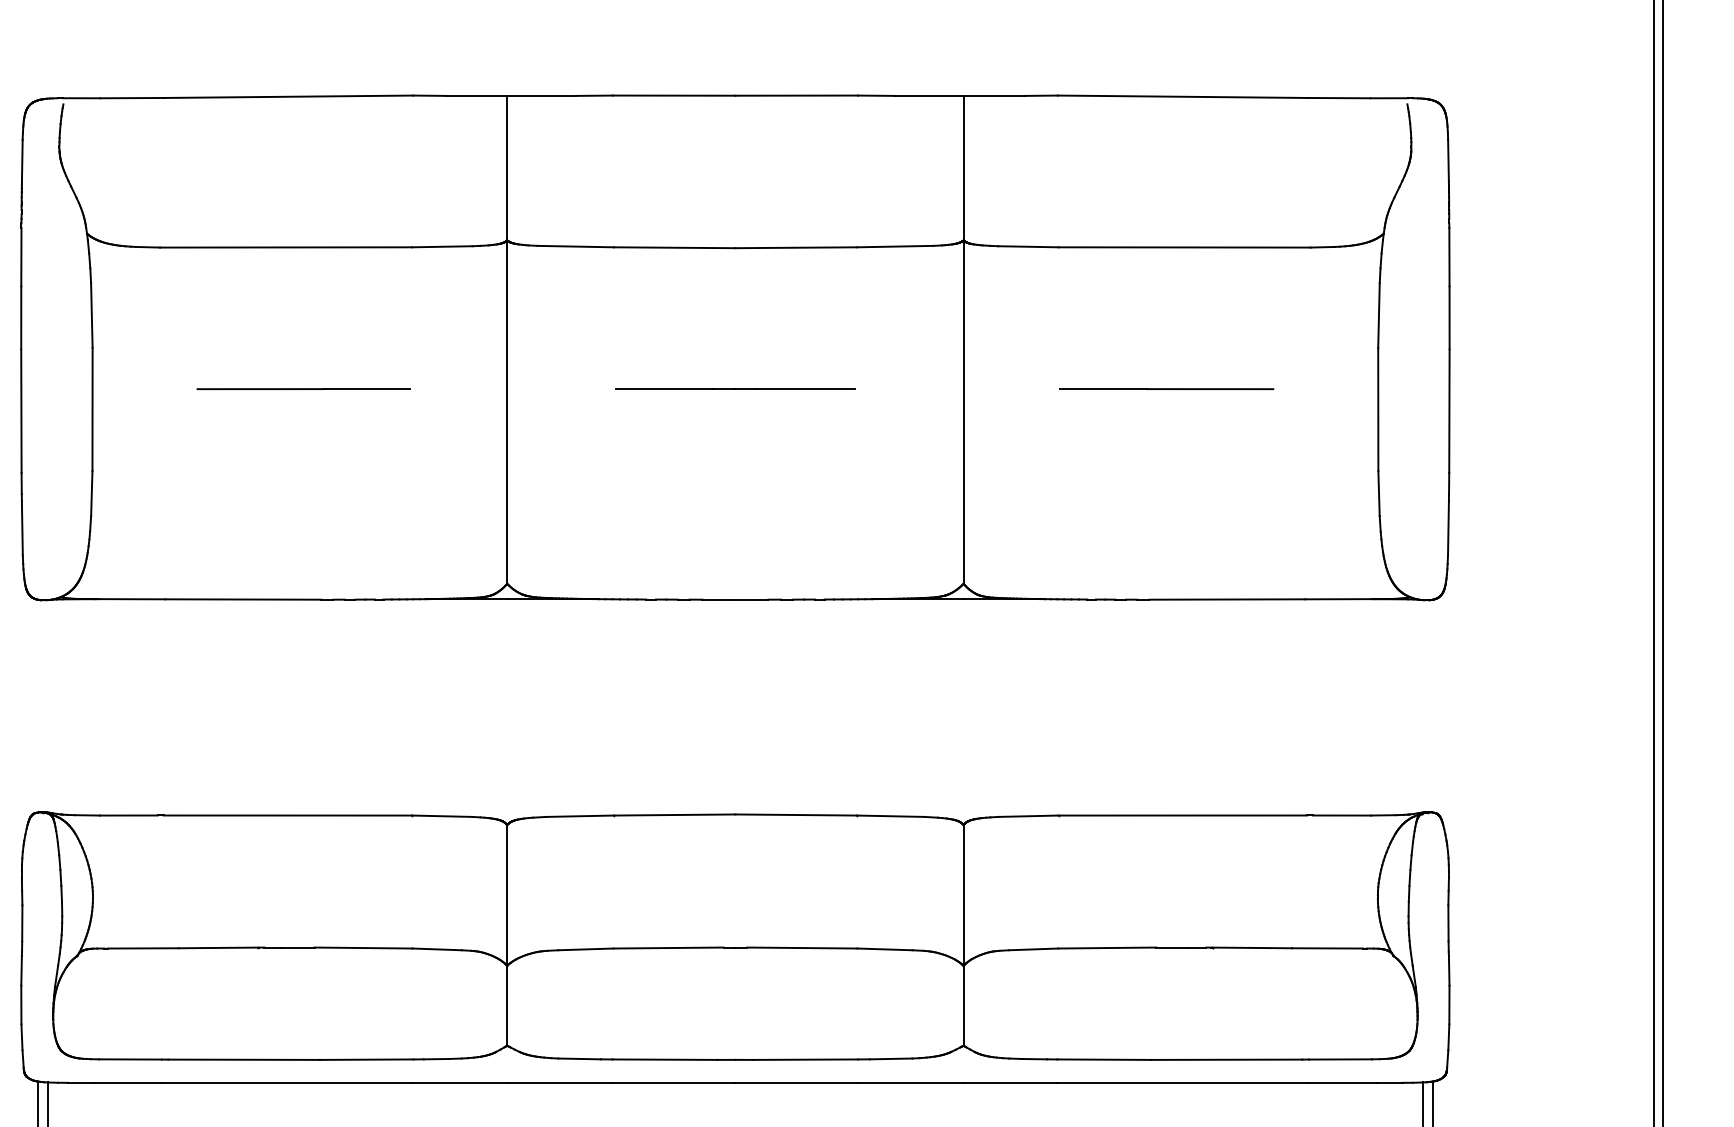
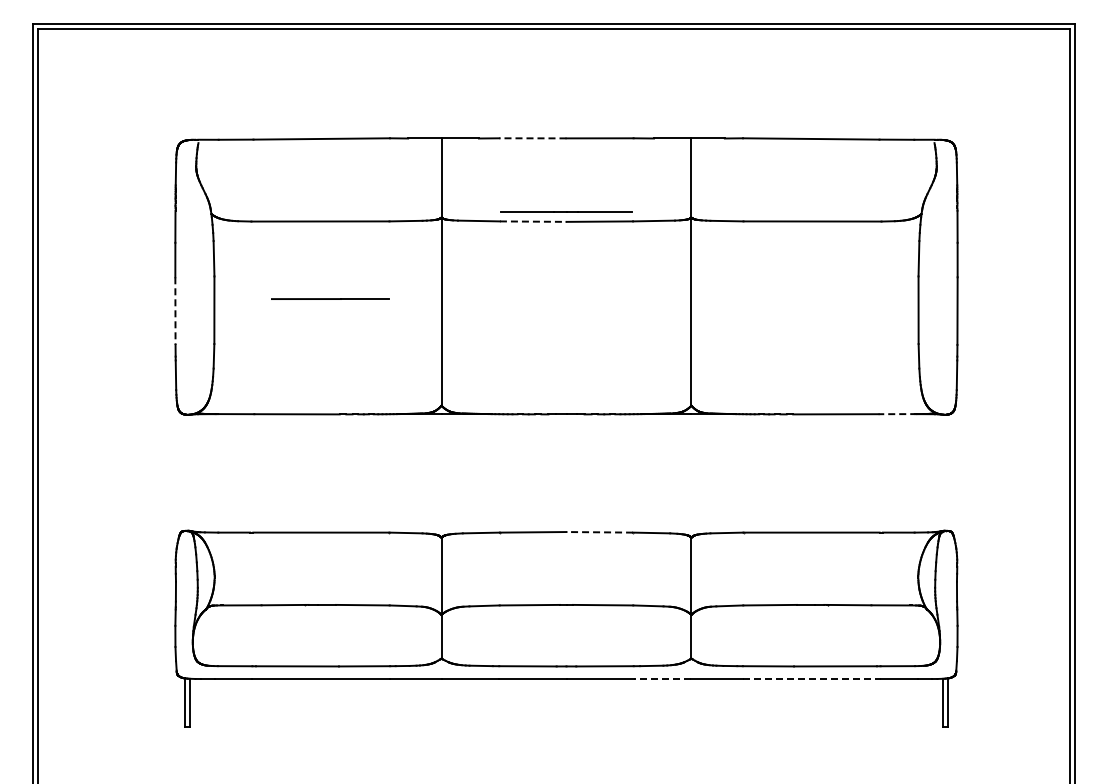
line: (673, 95) -> (532, 138), solid -> dashed
line: (675, 247) -> (533, 221), solid -> dashed
line: (735, 388) -> (566, 211), moved
line: (1166, 388) -> (802, 298), removed
line: (21, 411) -> (175, 311), solid -> dashed
line: (1339, 599) -> (897, 414), solid -> dashed
line: (795, 815) -> (599, 532), solid -> dashed
line: (910, 1083) -> (662, 679), solid -> dashed
line: (1182, 1083) -> (811, 679), solid -> dashed

